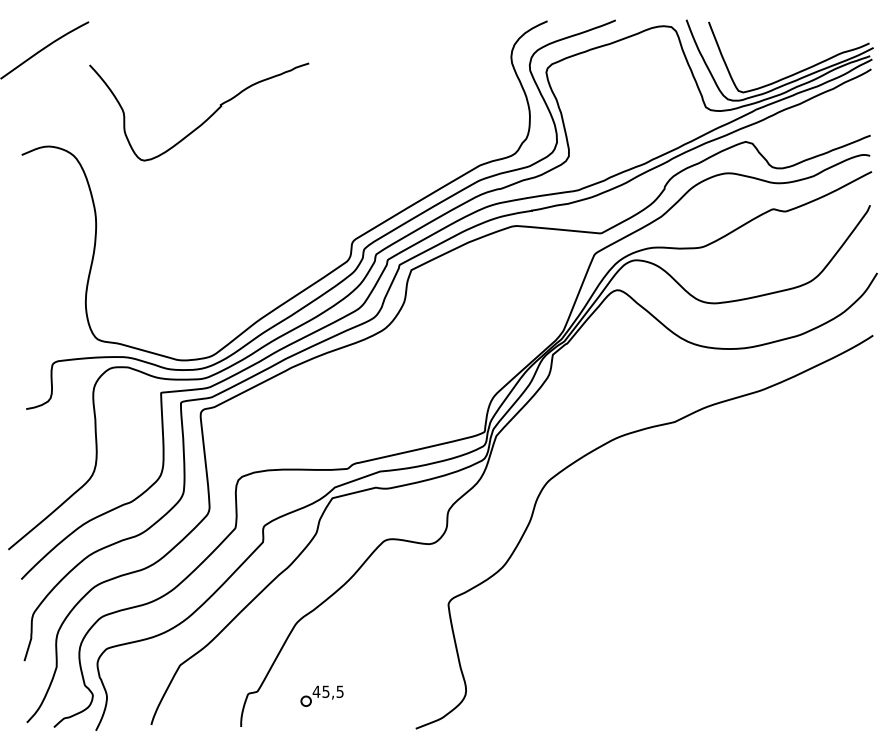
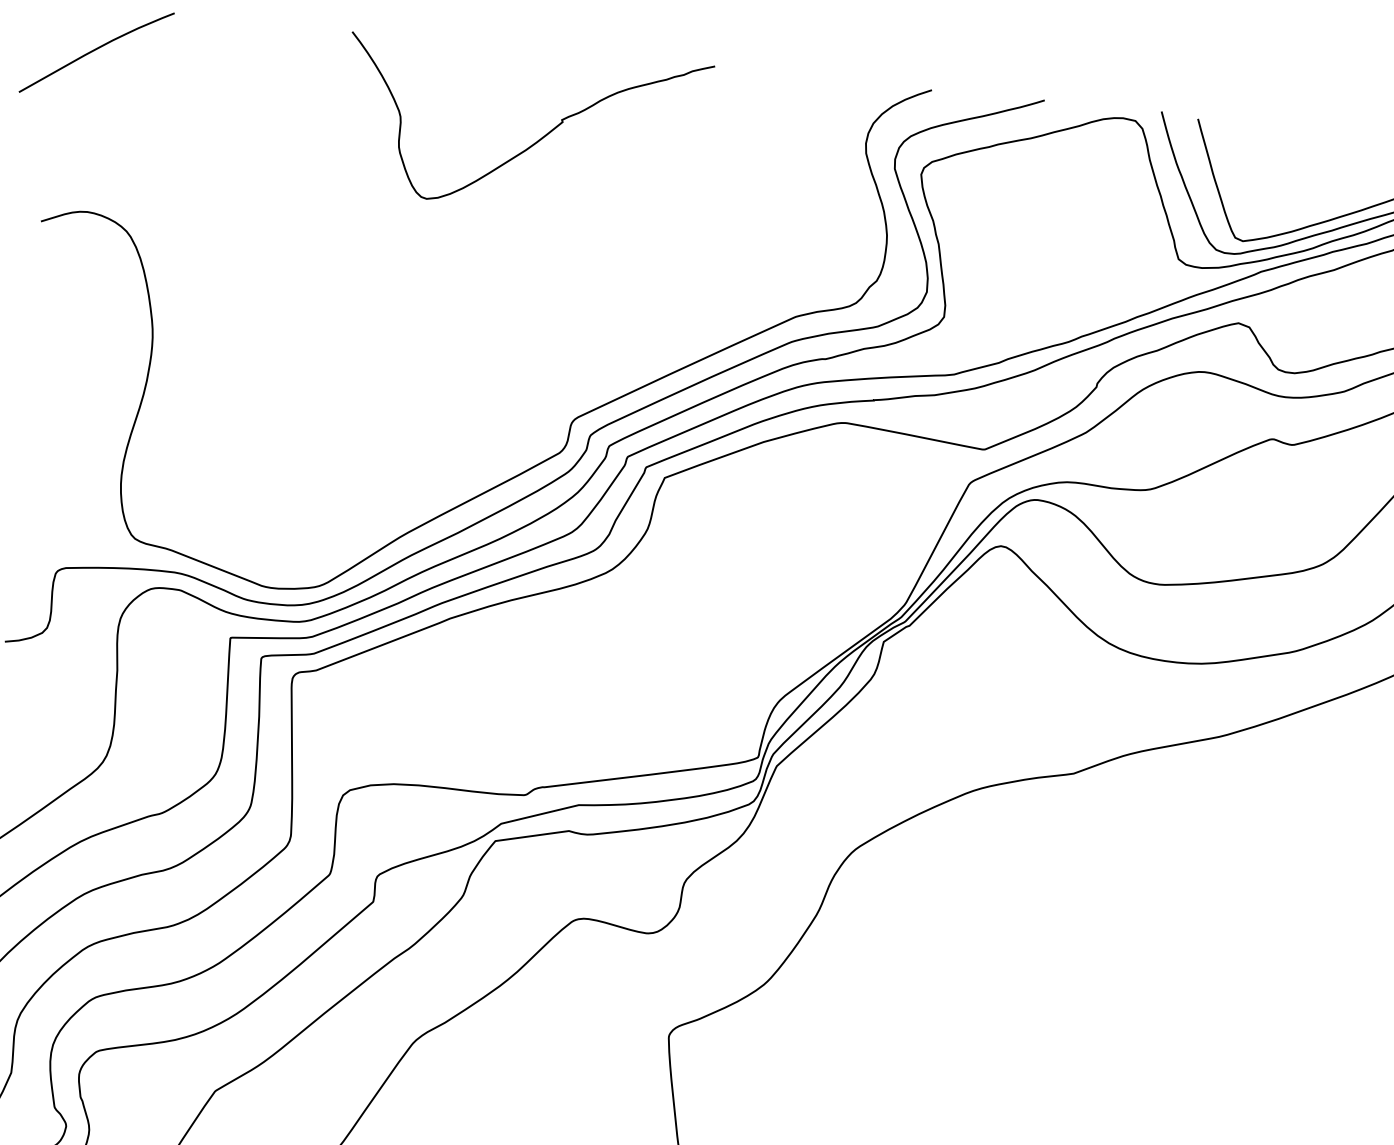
curve: (204, 120) -> (532, 142), moved

